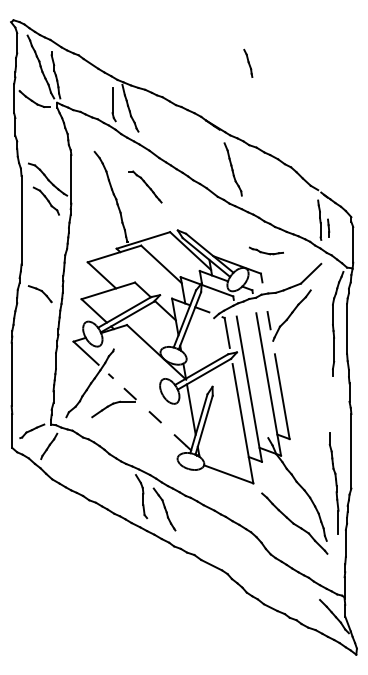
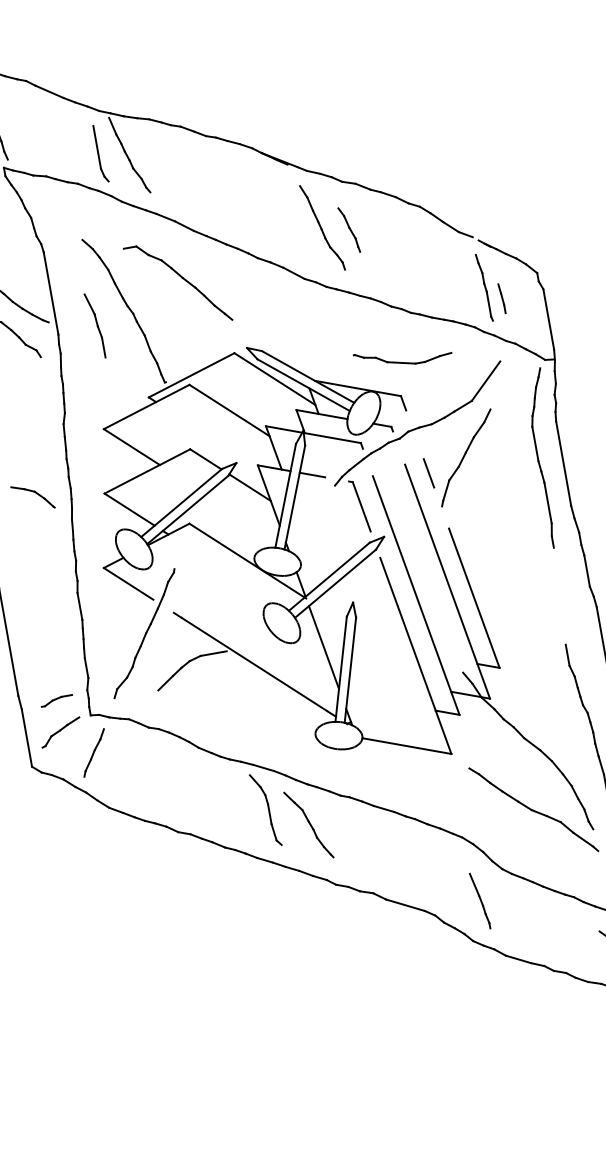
line: (248, 62) -> (349, 228), moved
part: (145, 186) -> (178, 283), size x1.67
part: (92, 201) -> (93, 324), added
part: (266, 250) -> (403, 355), size x1.67
line: (149, 411) -> (253, 663), dashed -> solid
part: (32, 412) -> (55, 700), added
line: (254, 569) -> (479, 899), added

